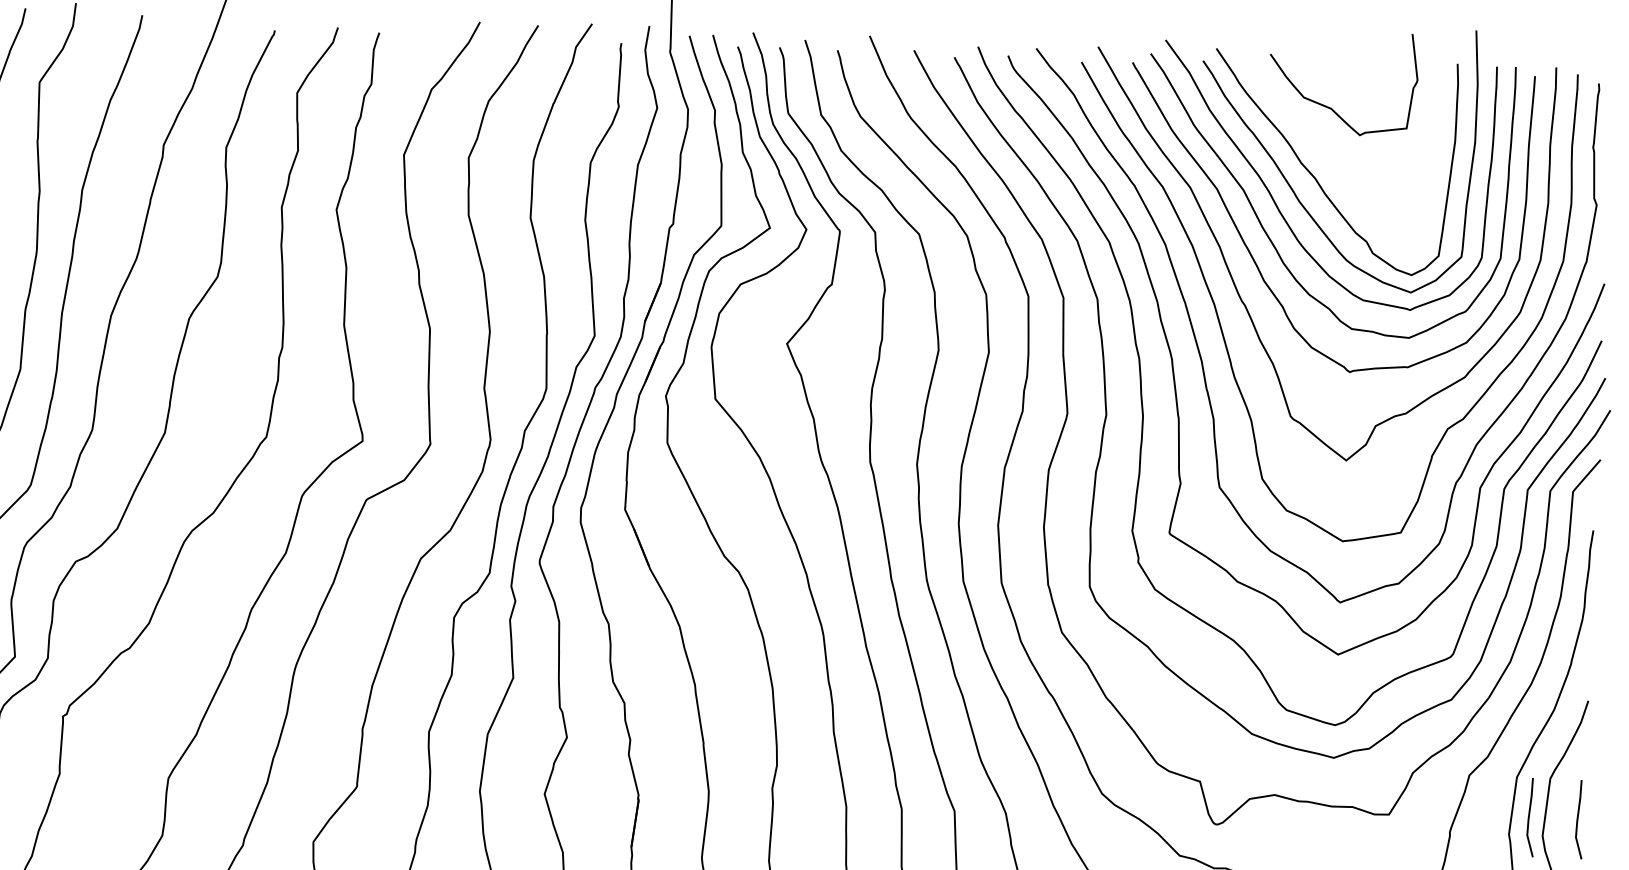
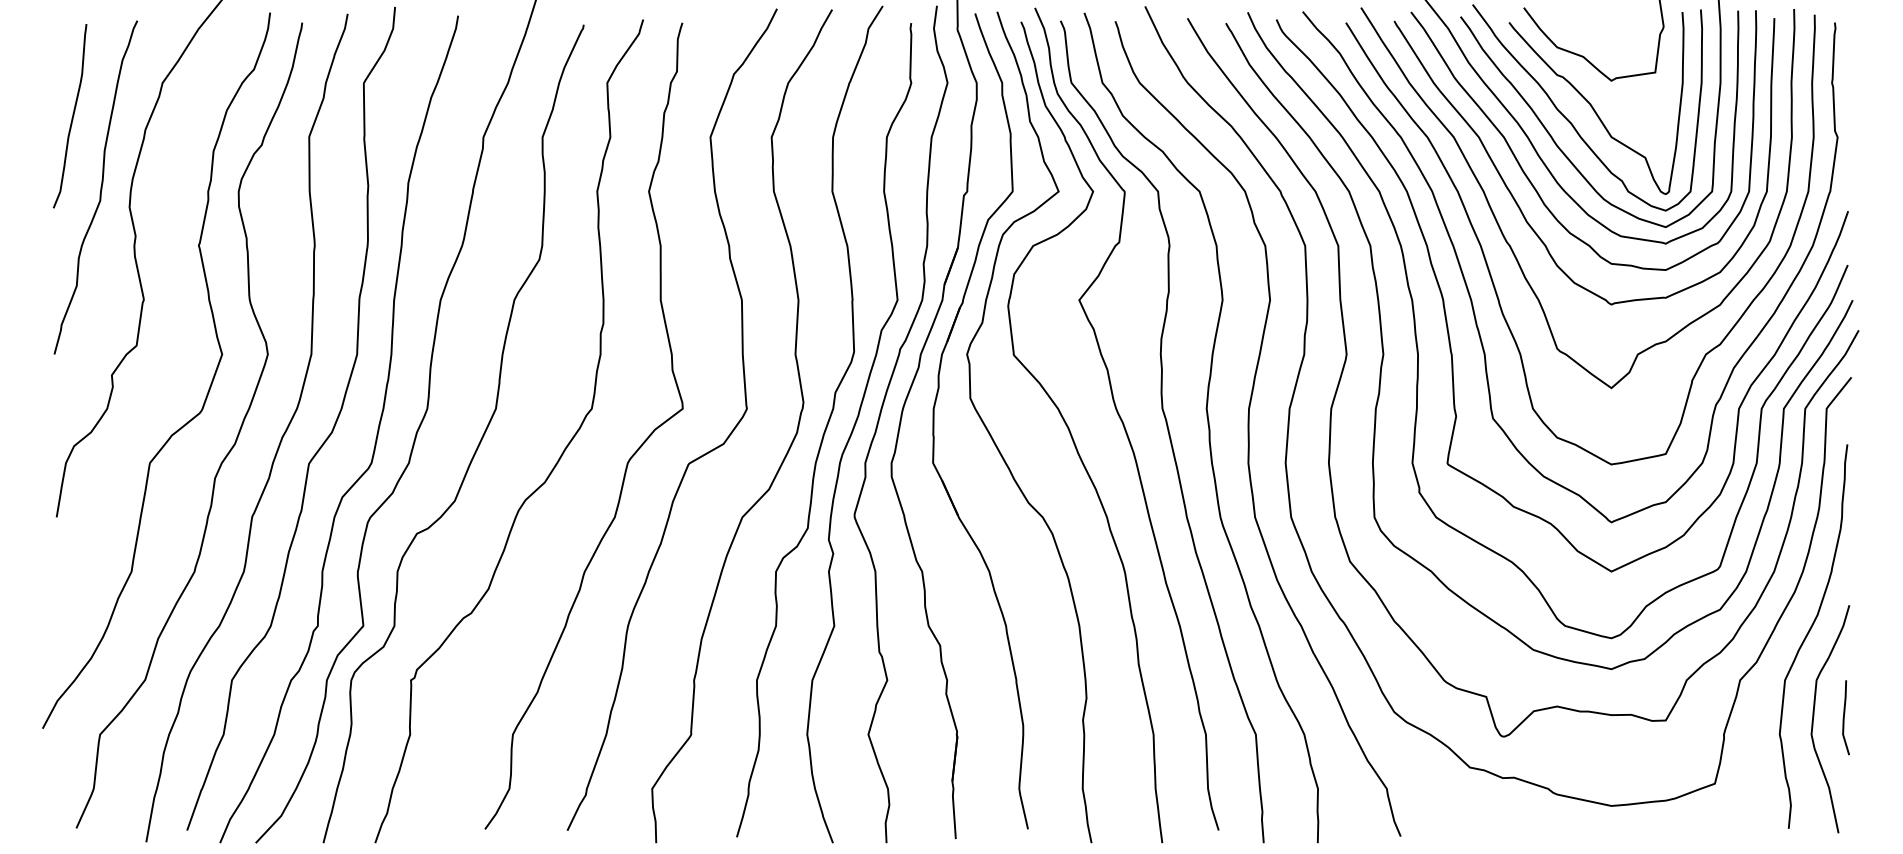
curve: (1338, 160) -> (1592, 105), added
line: (1529, 817) -> (1798, 717), removed

